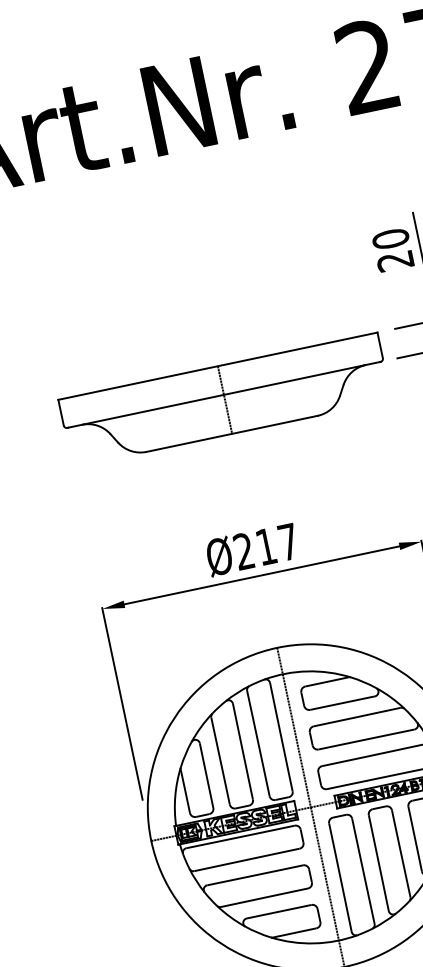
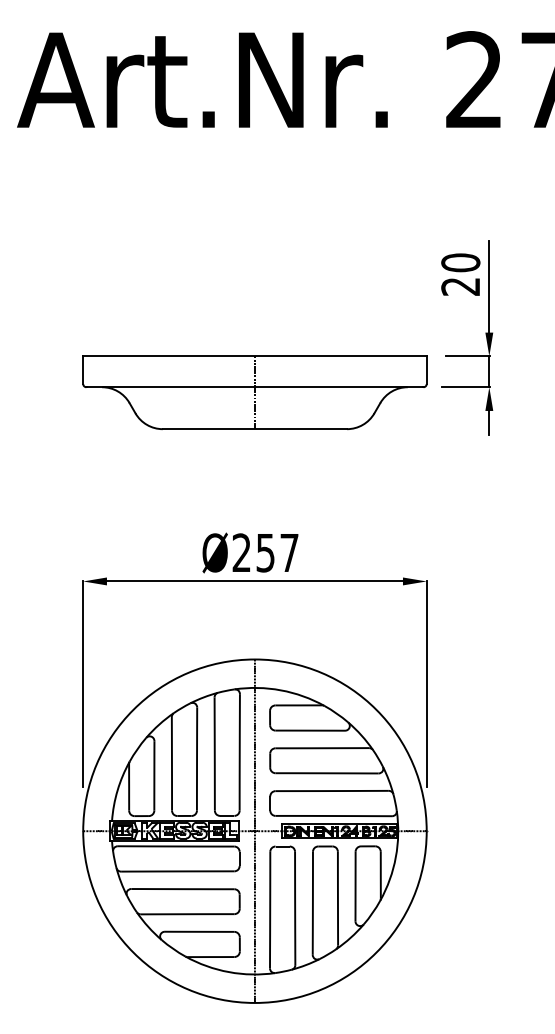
text: (266, 547) -> (265, 553), Ø217 -> Ø257

